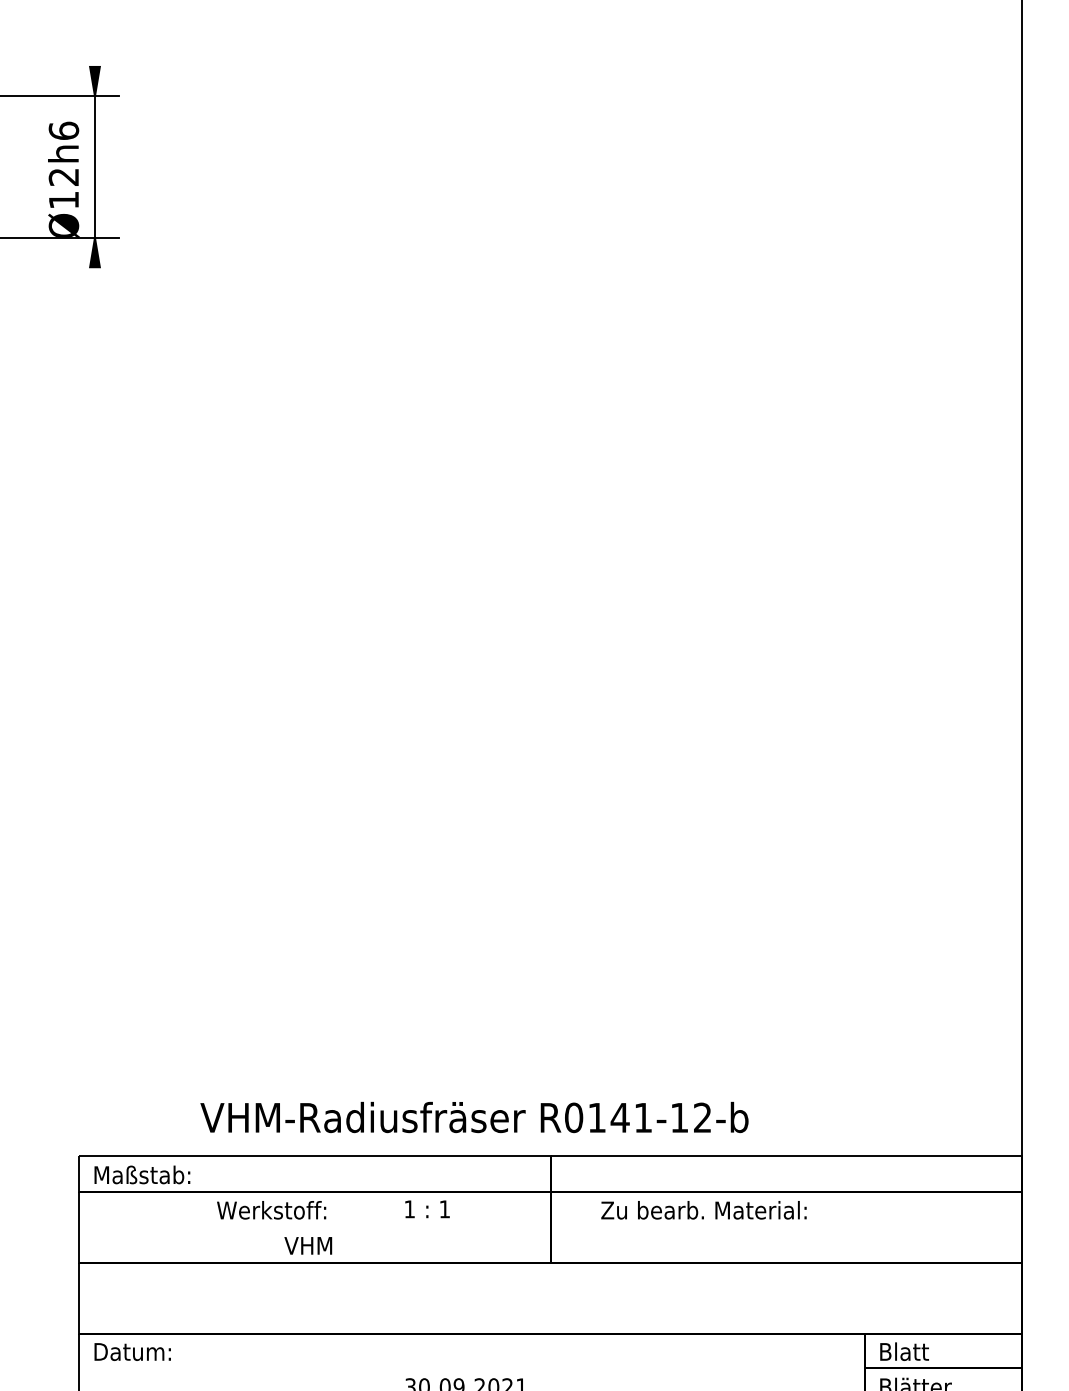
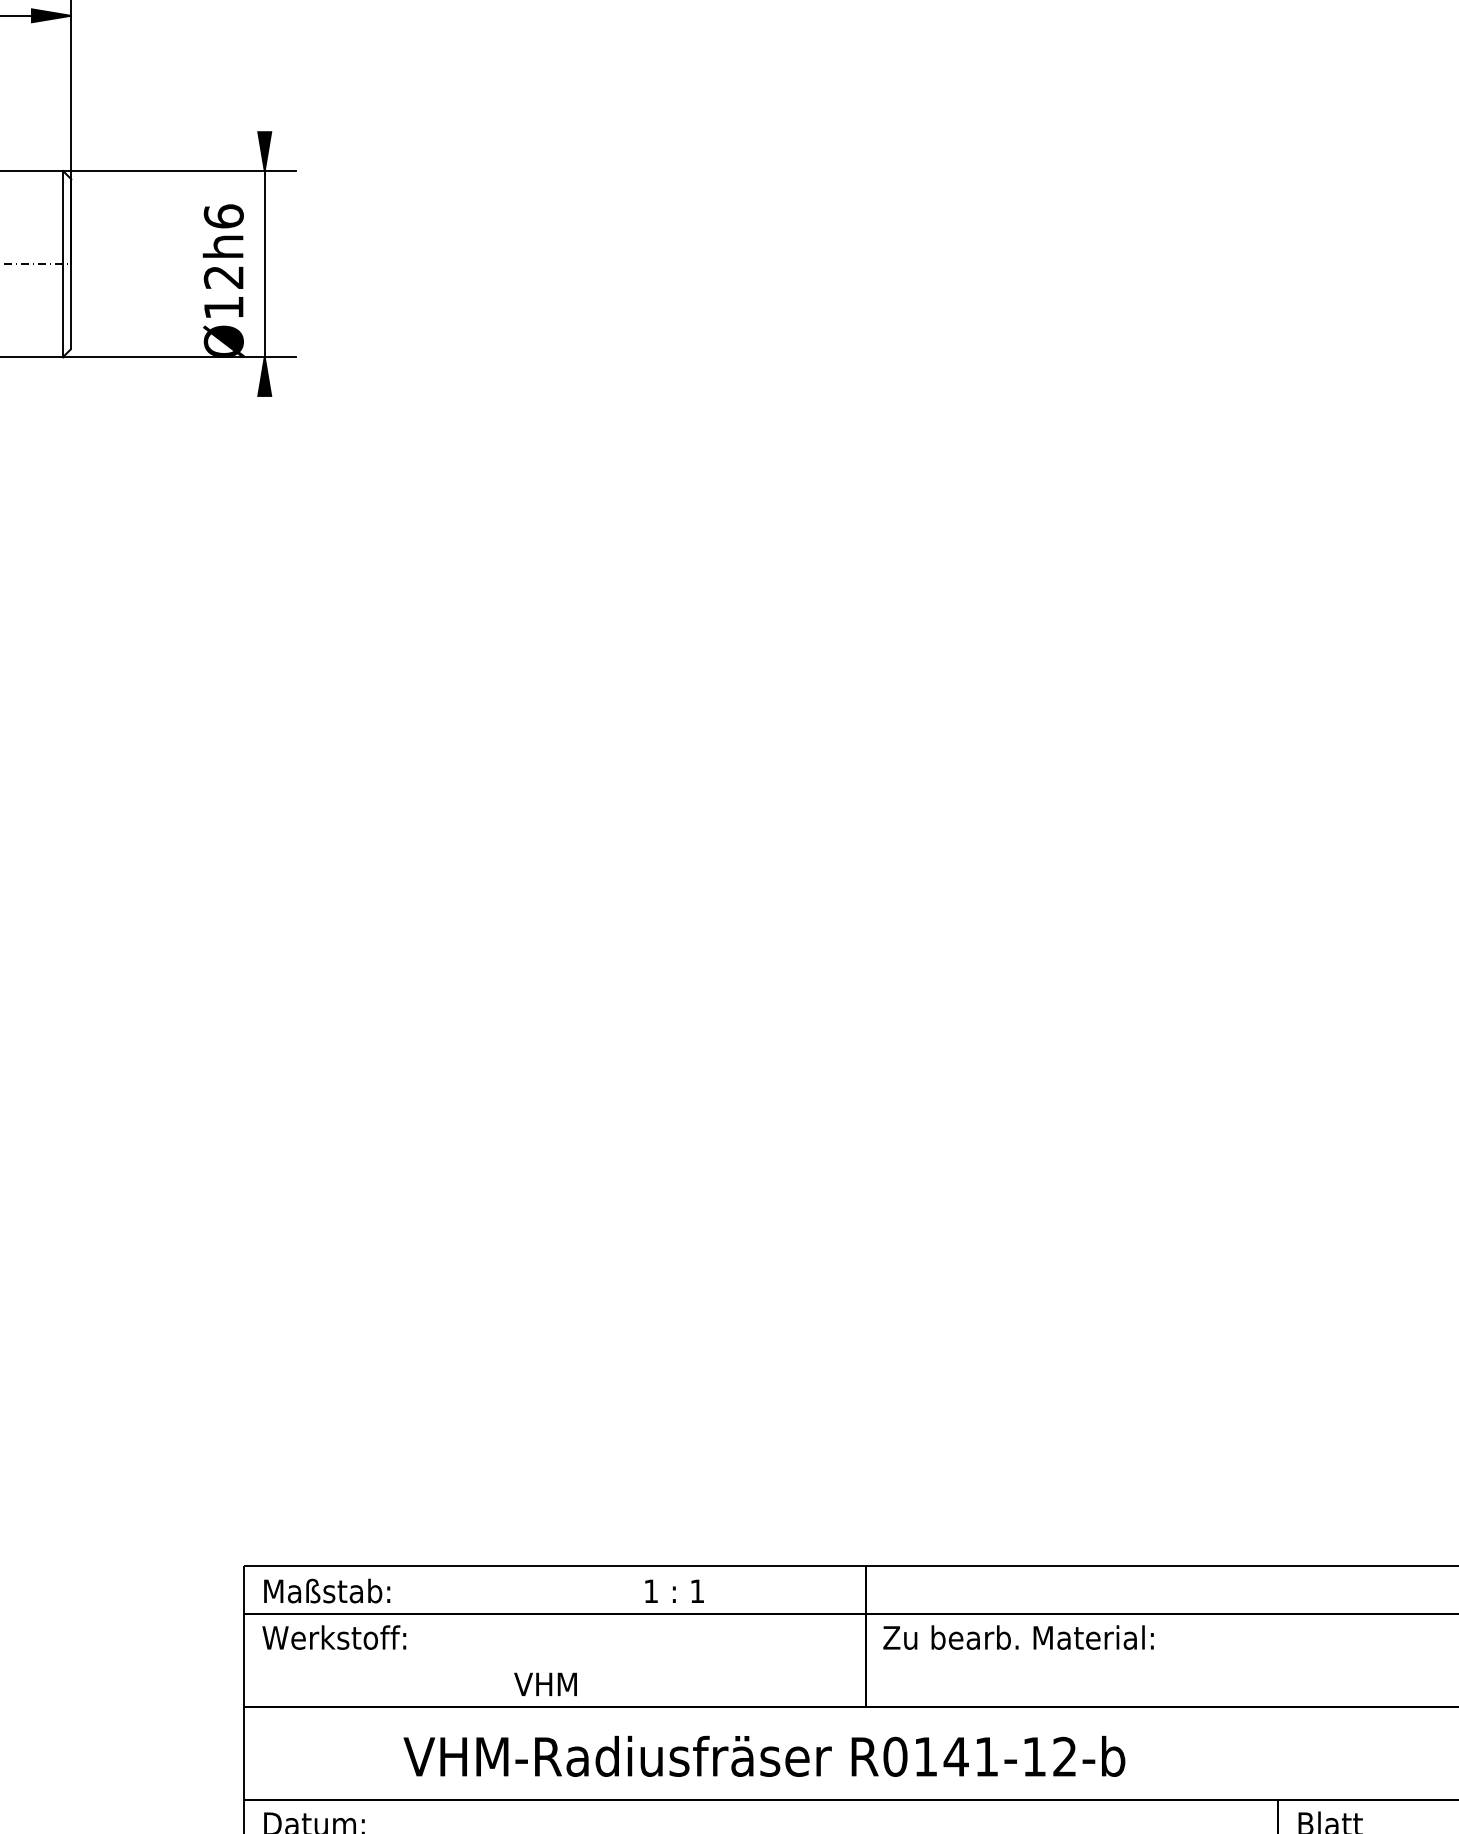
text: (474, 1116) -> (764, 1755), moved
text: (427, 1208) -> (674, 1590), moved
text: (271, 1210) -> (334, 1637), moved
text: (703, 1210) -> (1018, 1637), moved

